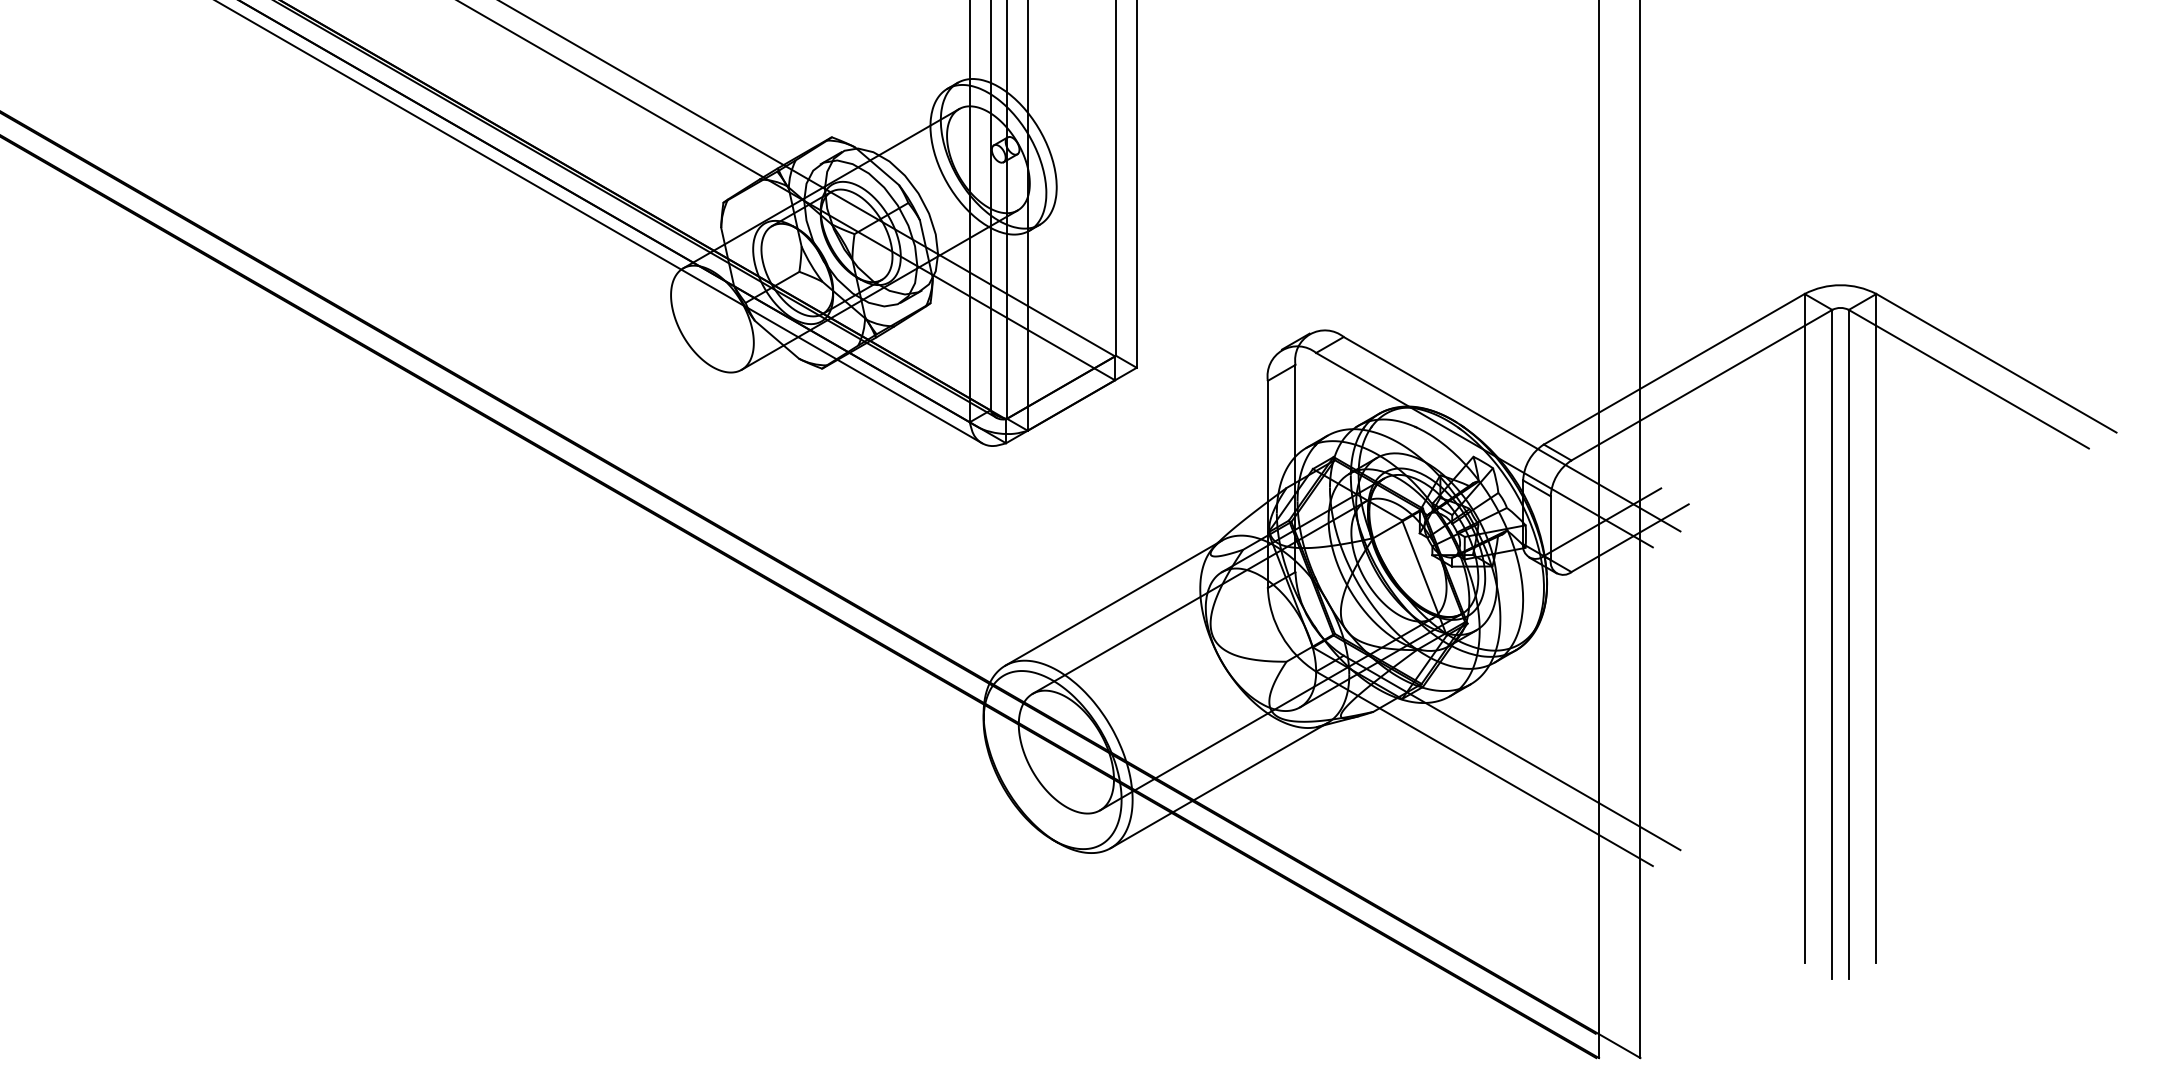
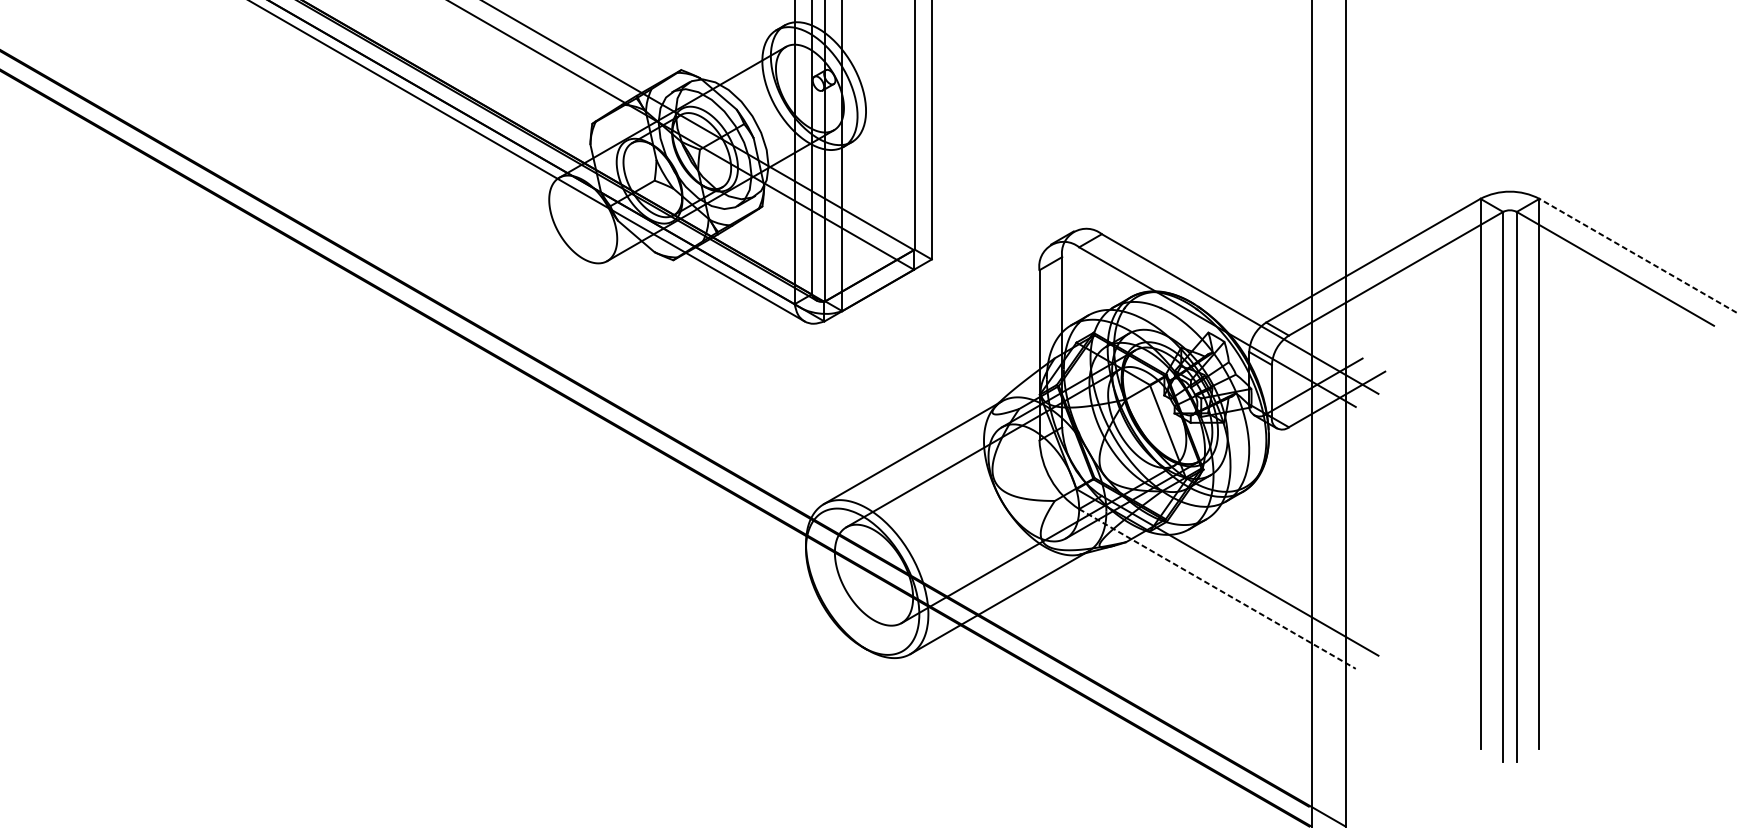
line: (1996, 363) -> (1638, 255), solid -> dashed
line: (1484, 769) -> (1217, 589), solid -> dashed

